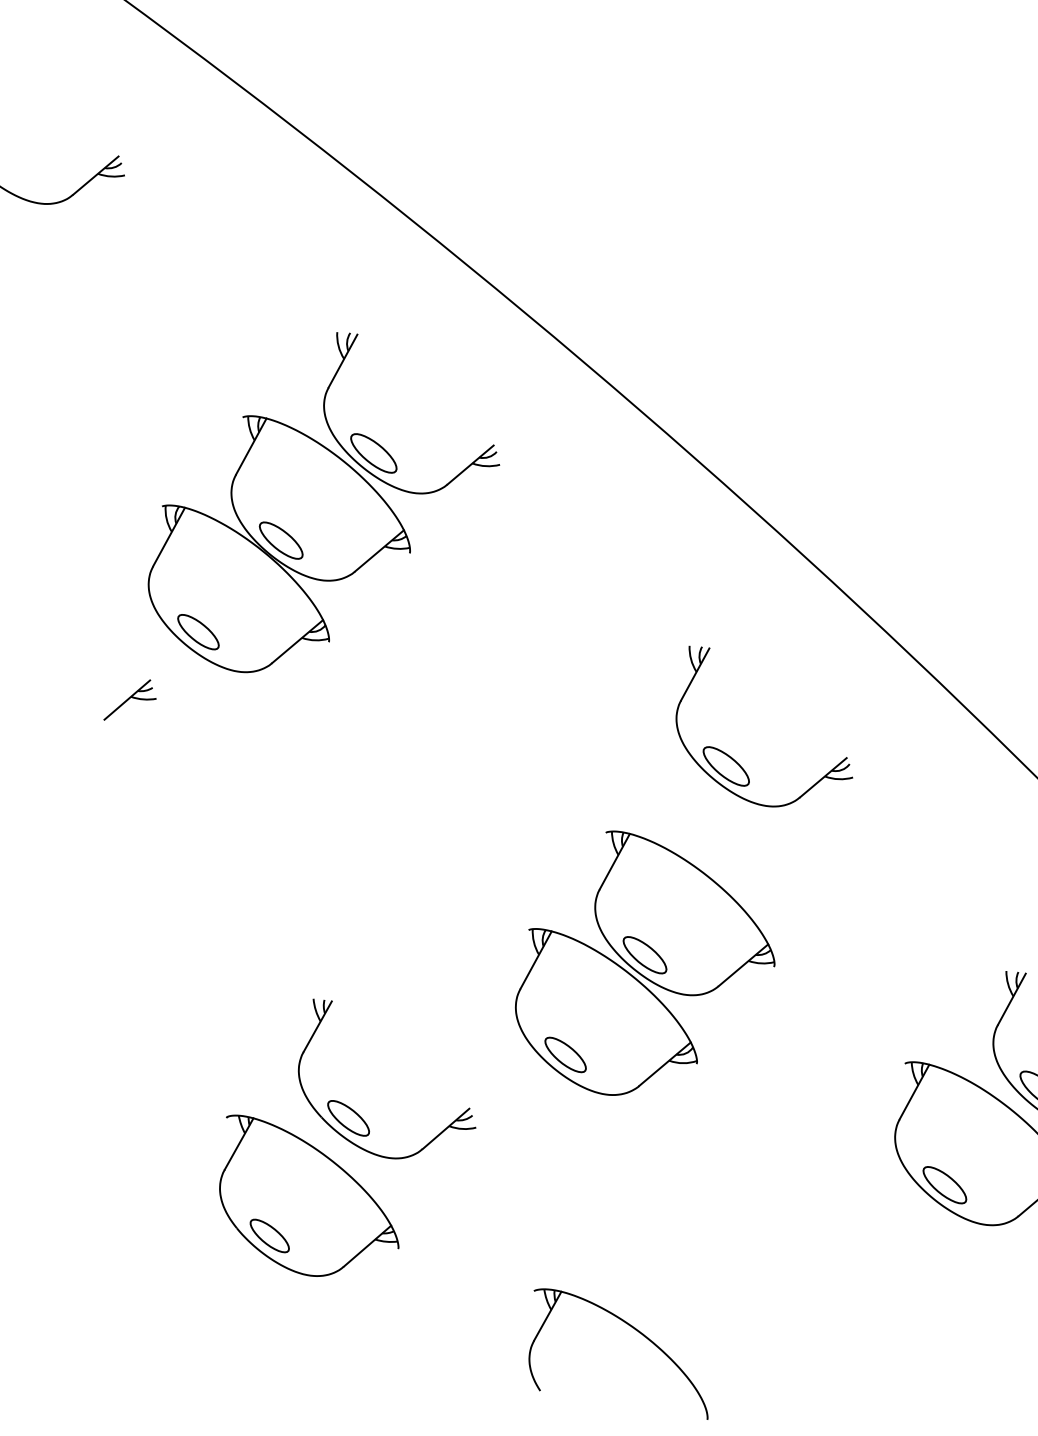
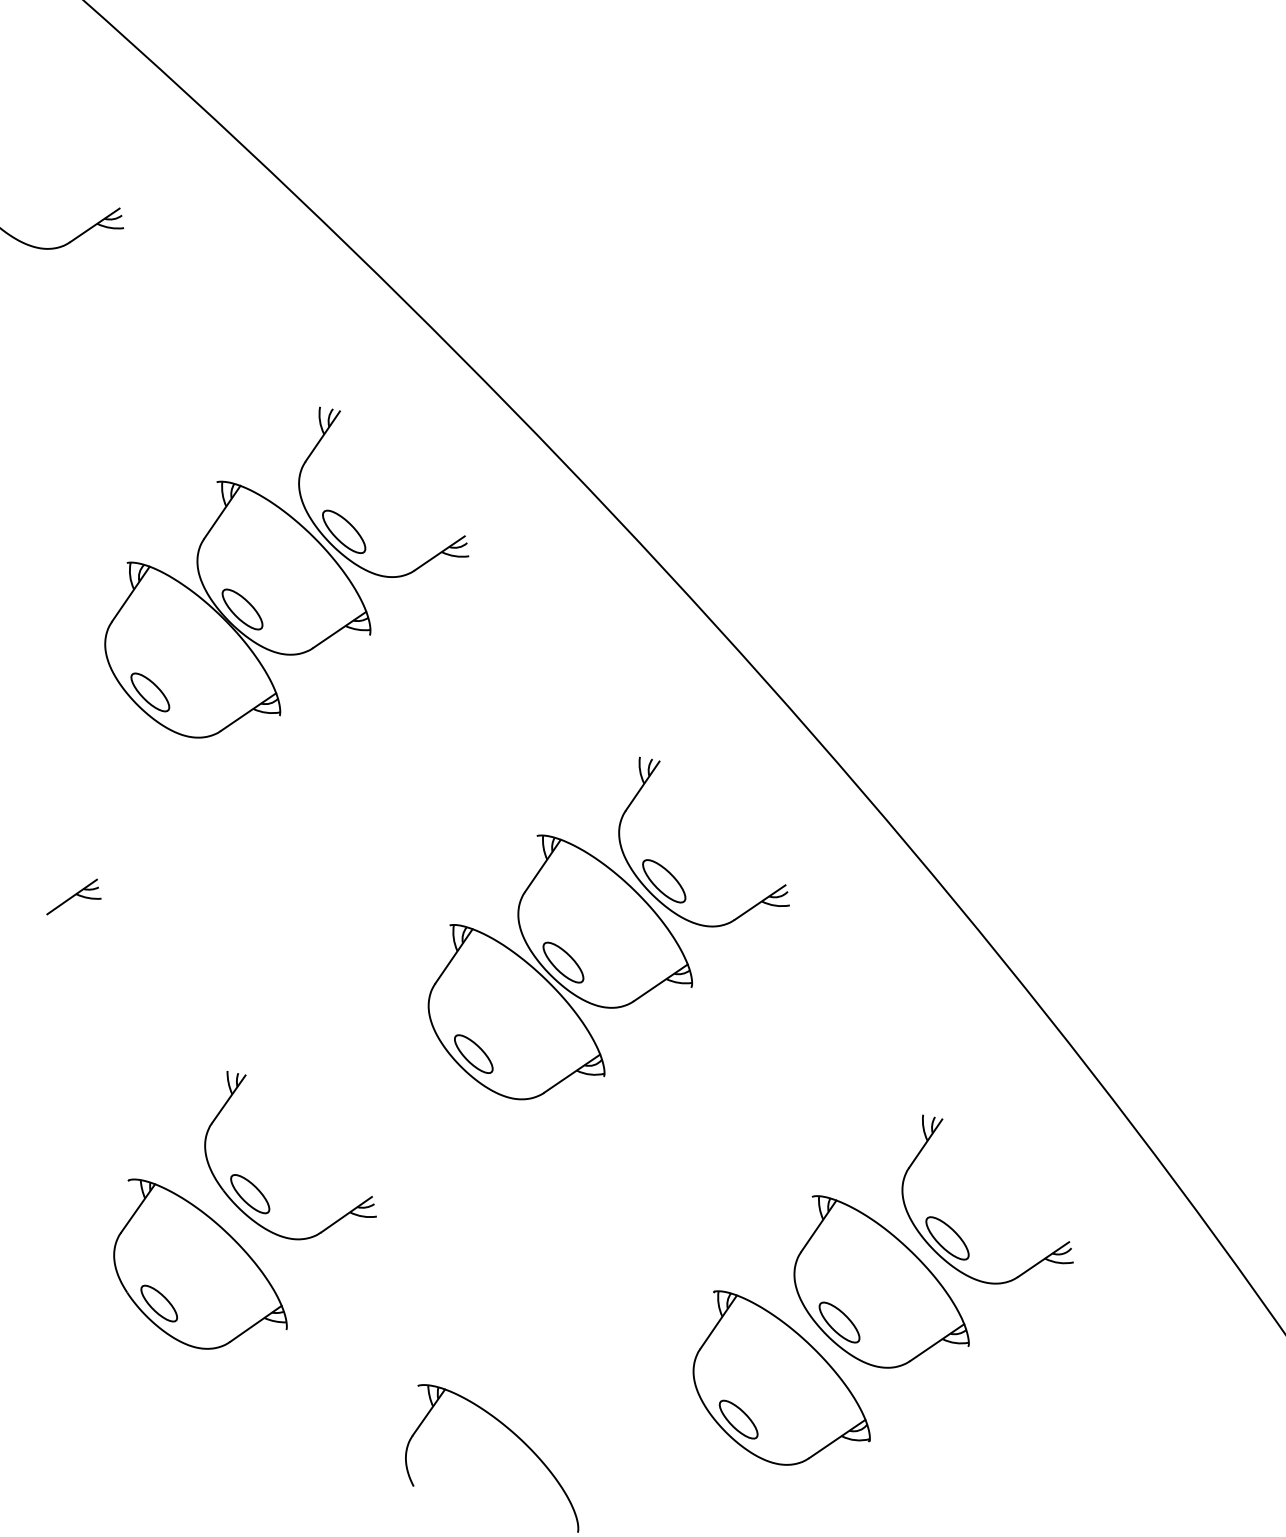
part: (128, 699) -> (73, 896), moved
part: (641, 960) -> (559, 967), moved
part: (893, 1245) -> (781, 1377), added

